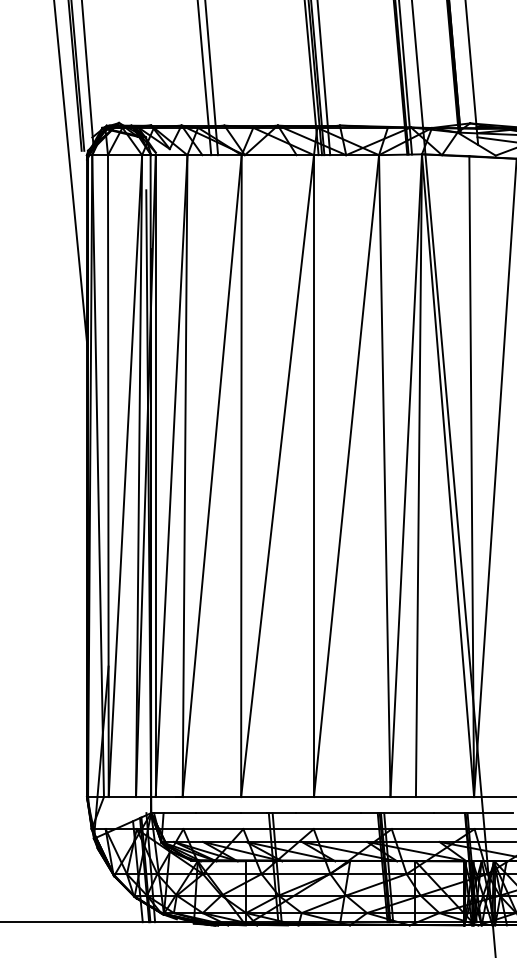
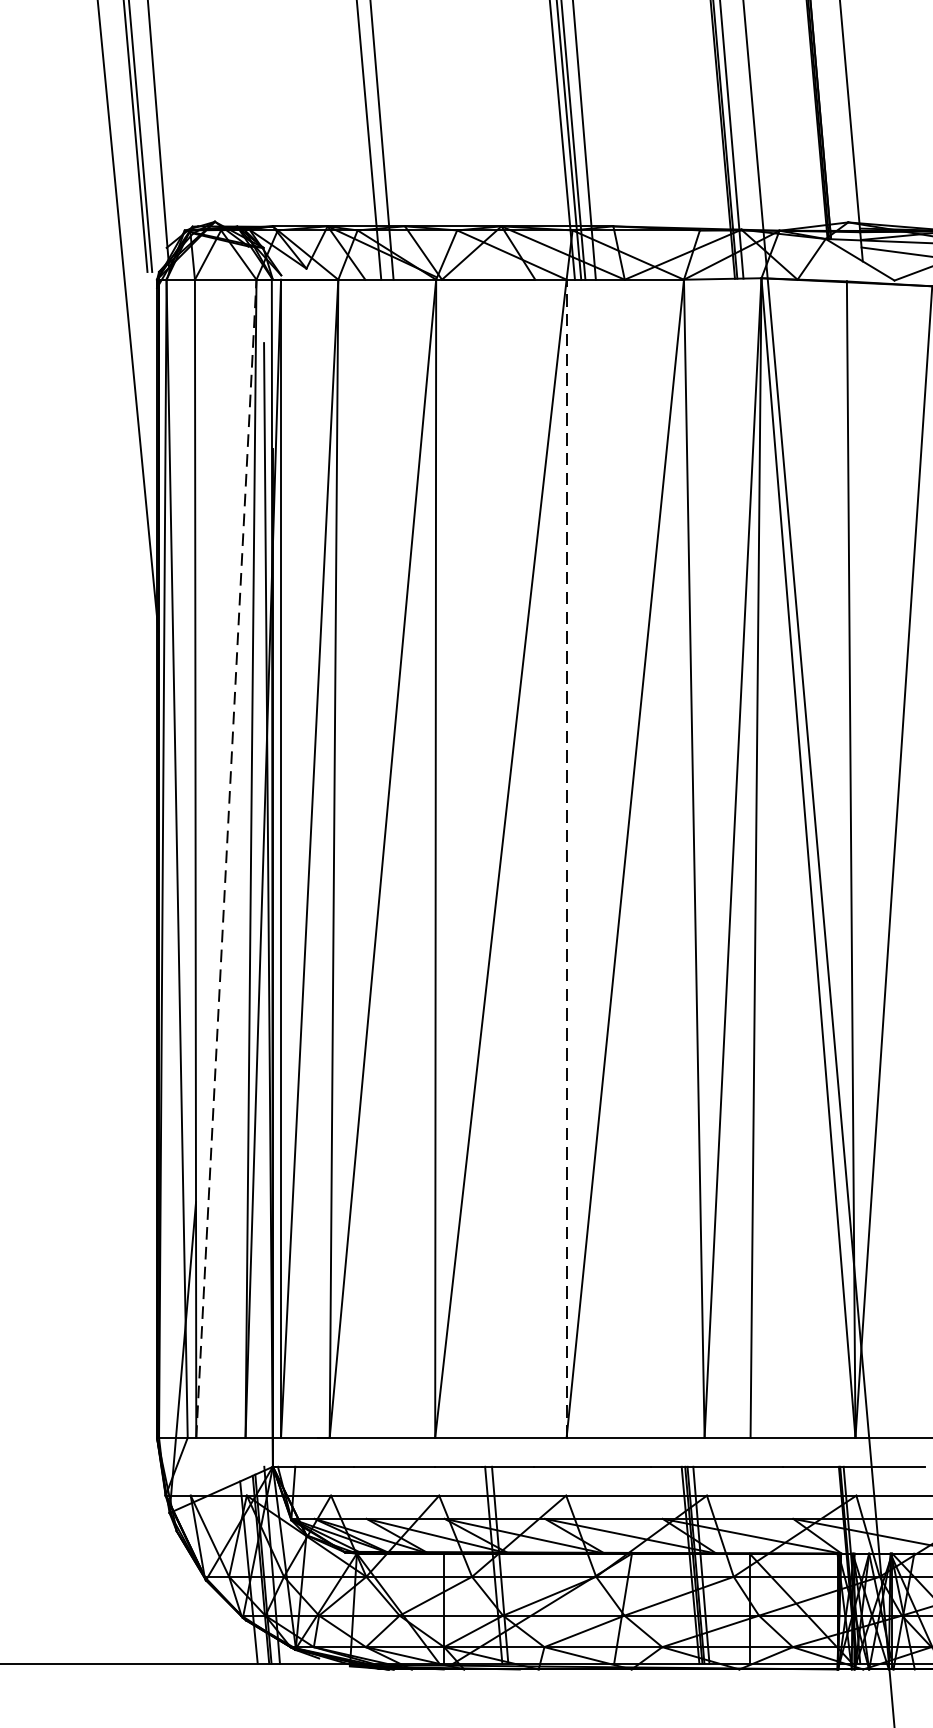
line: (125, 475) -> (226, 857), solid -> dashed
line: (313, 476) -> (565, 859), solid -> dashed

